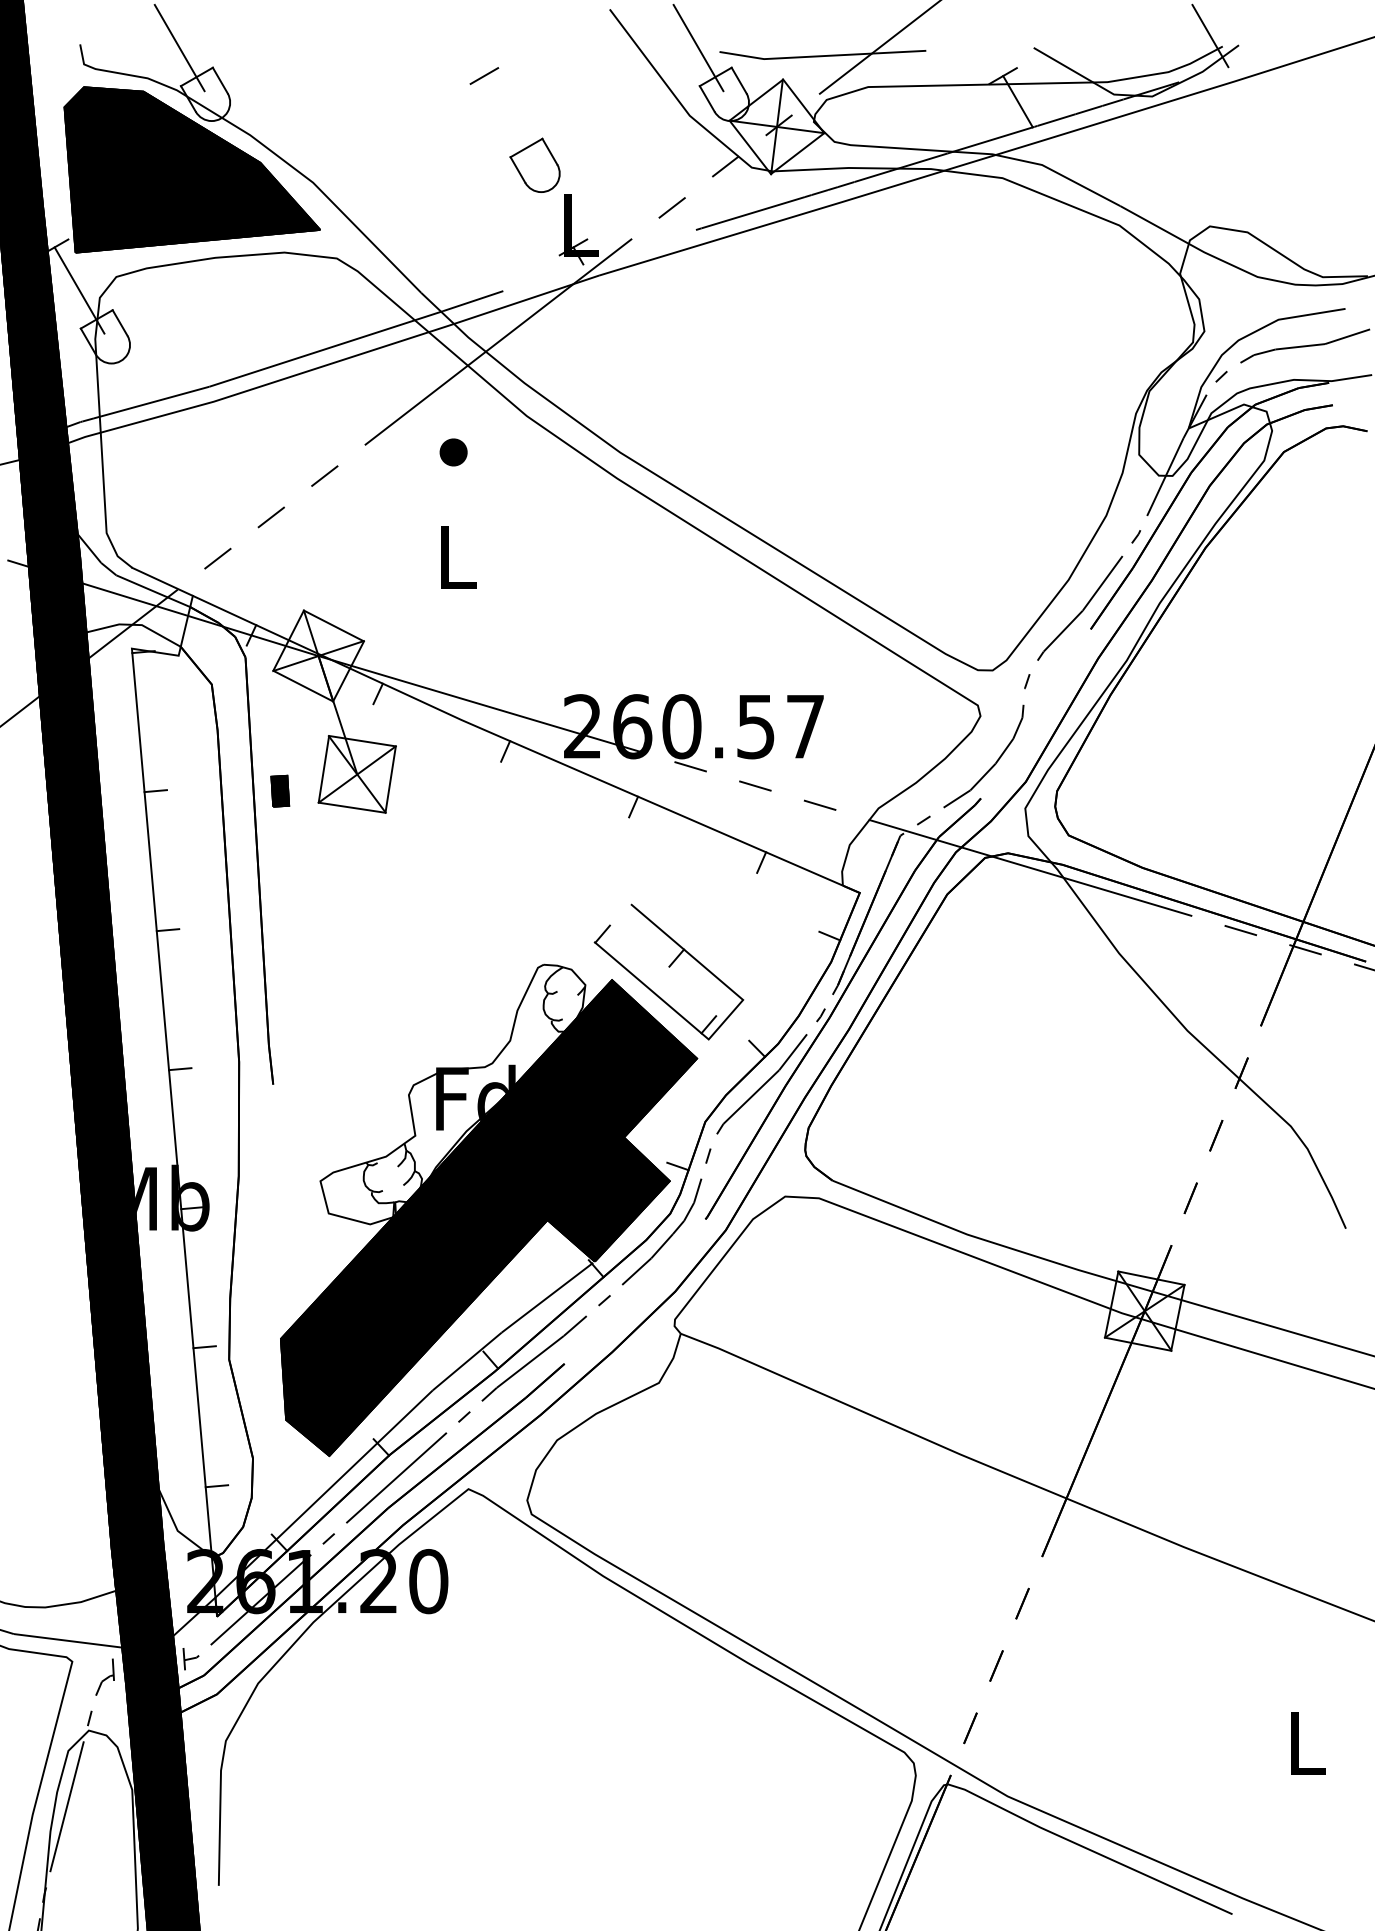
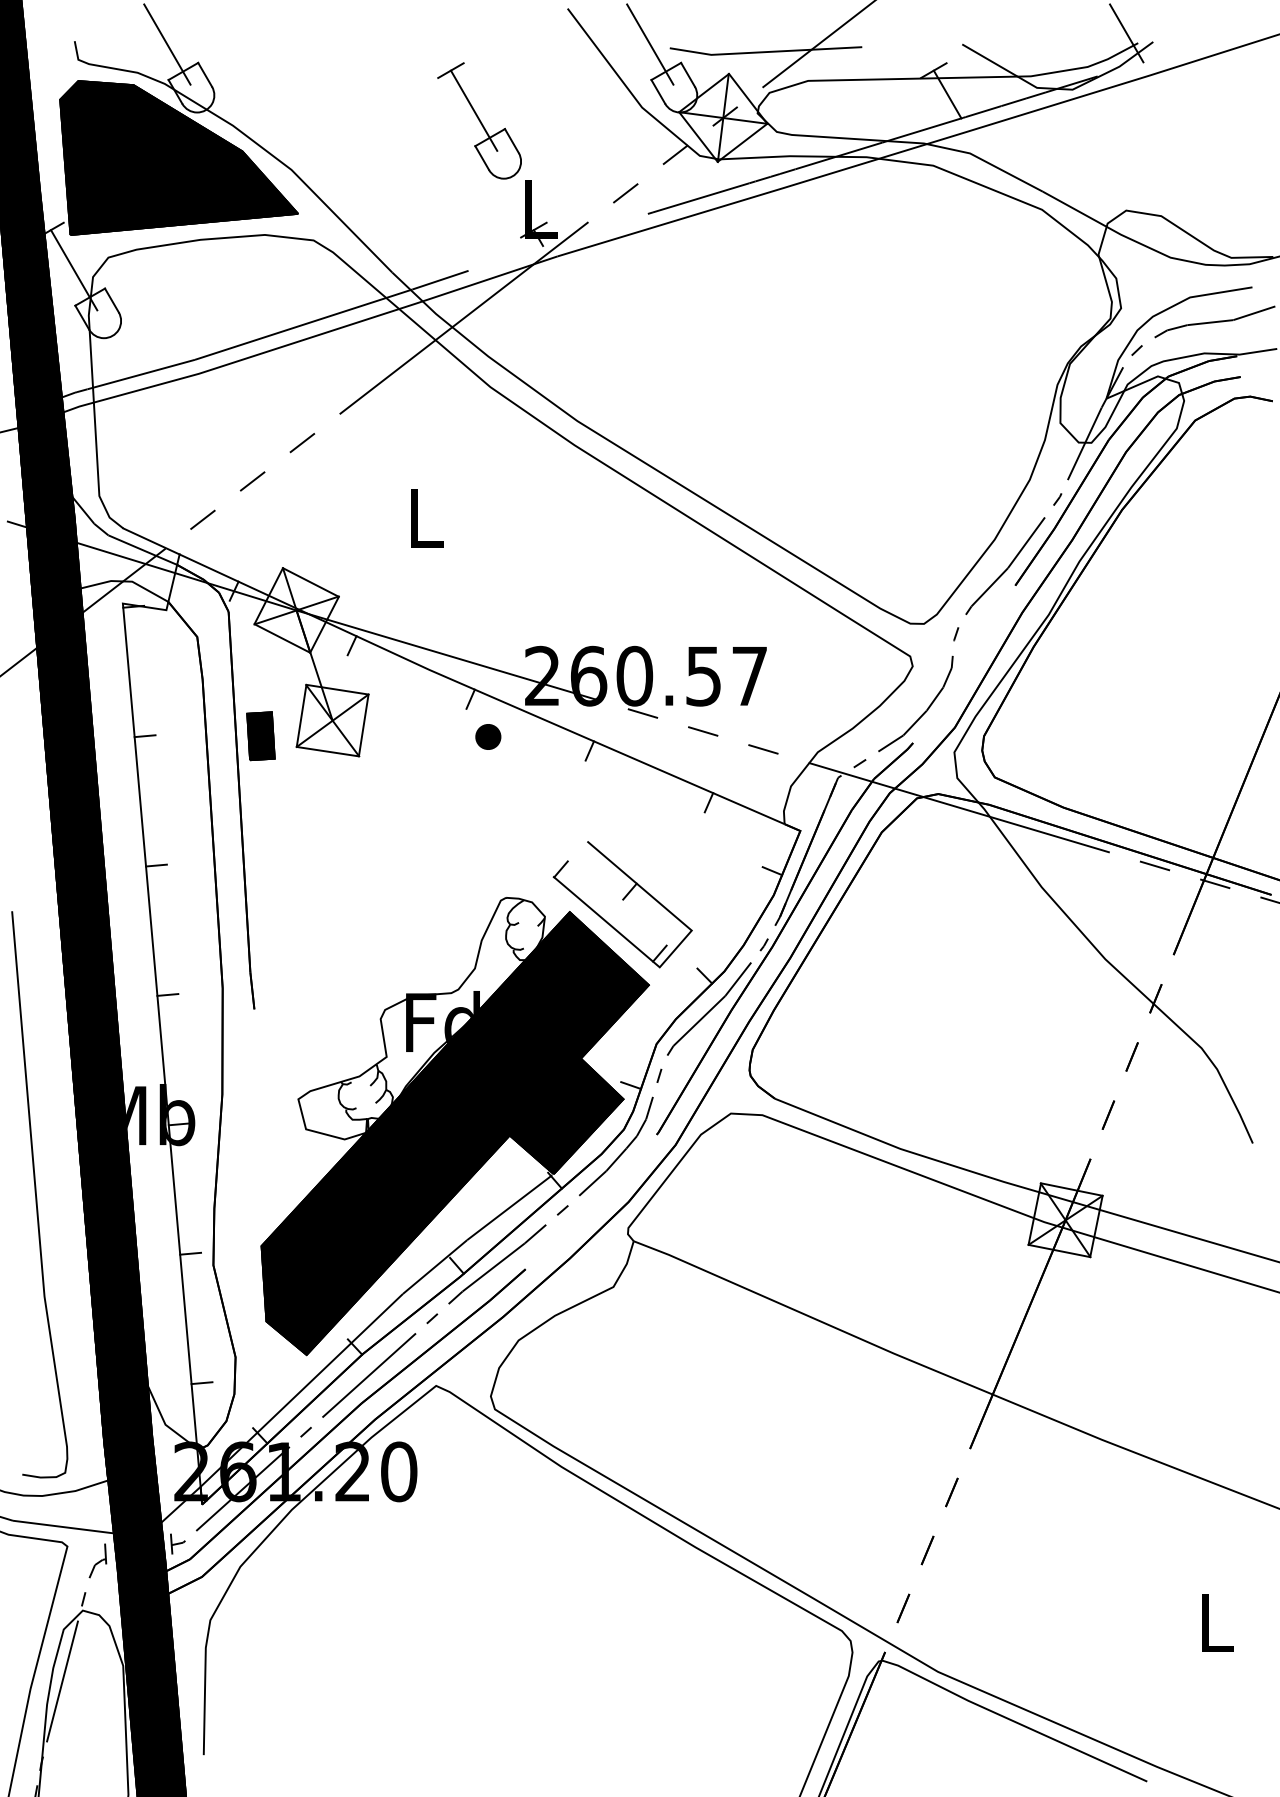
line: (508, 118) -> (473, 110), added
part: (453, 451) -> (488, 736), moved
part: (279, 791) -> (260, 736), size x1.67
curve: (39, 1283) -> (36, 1194), added

